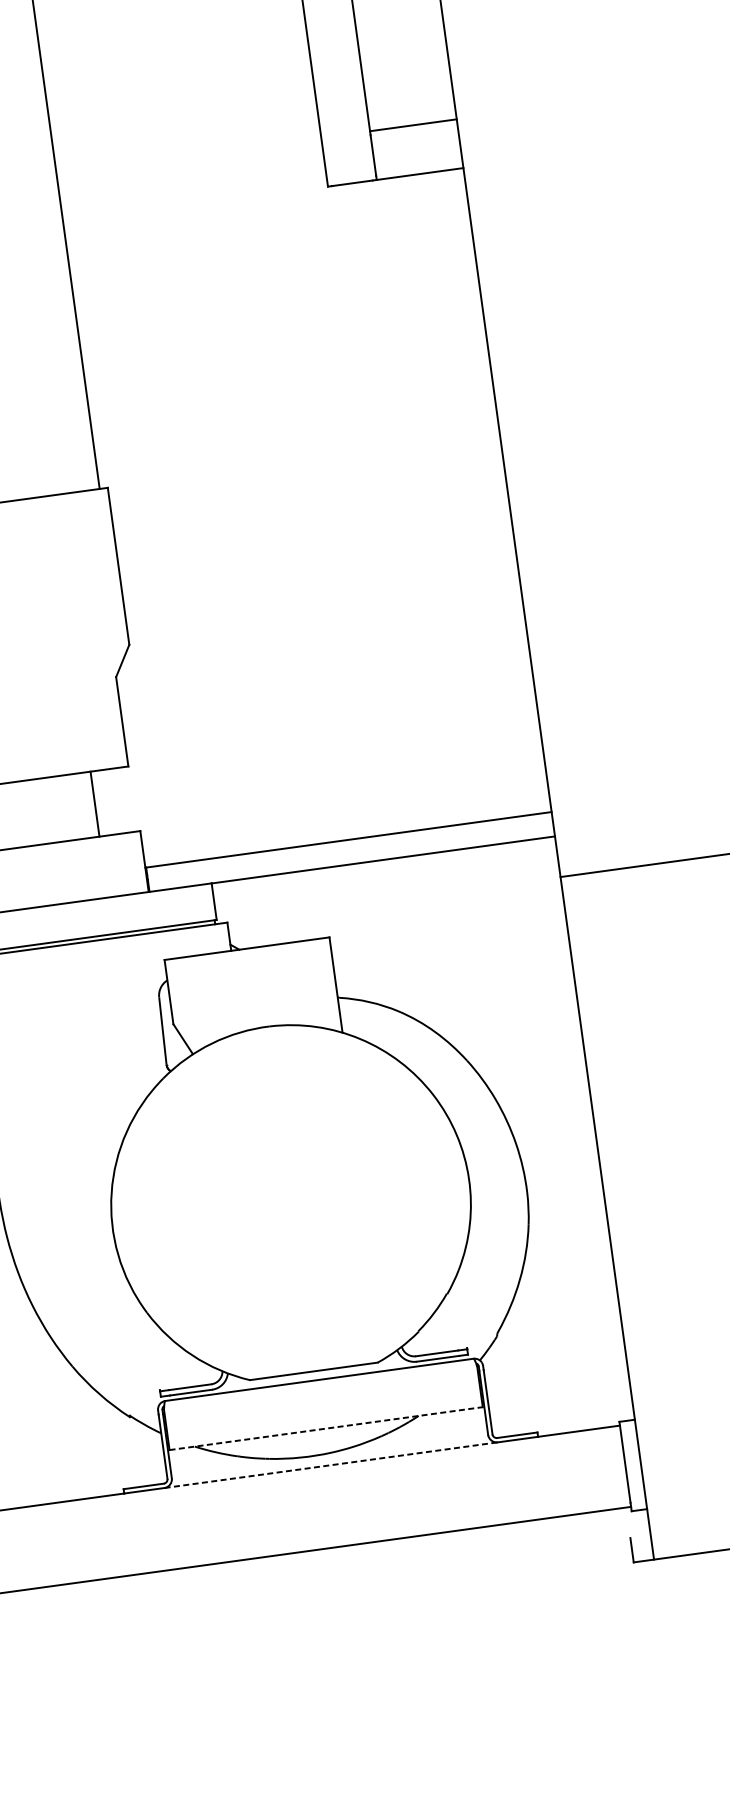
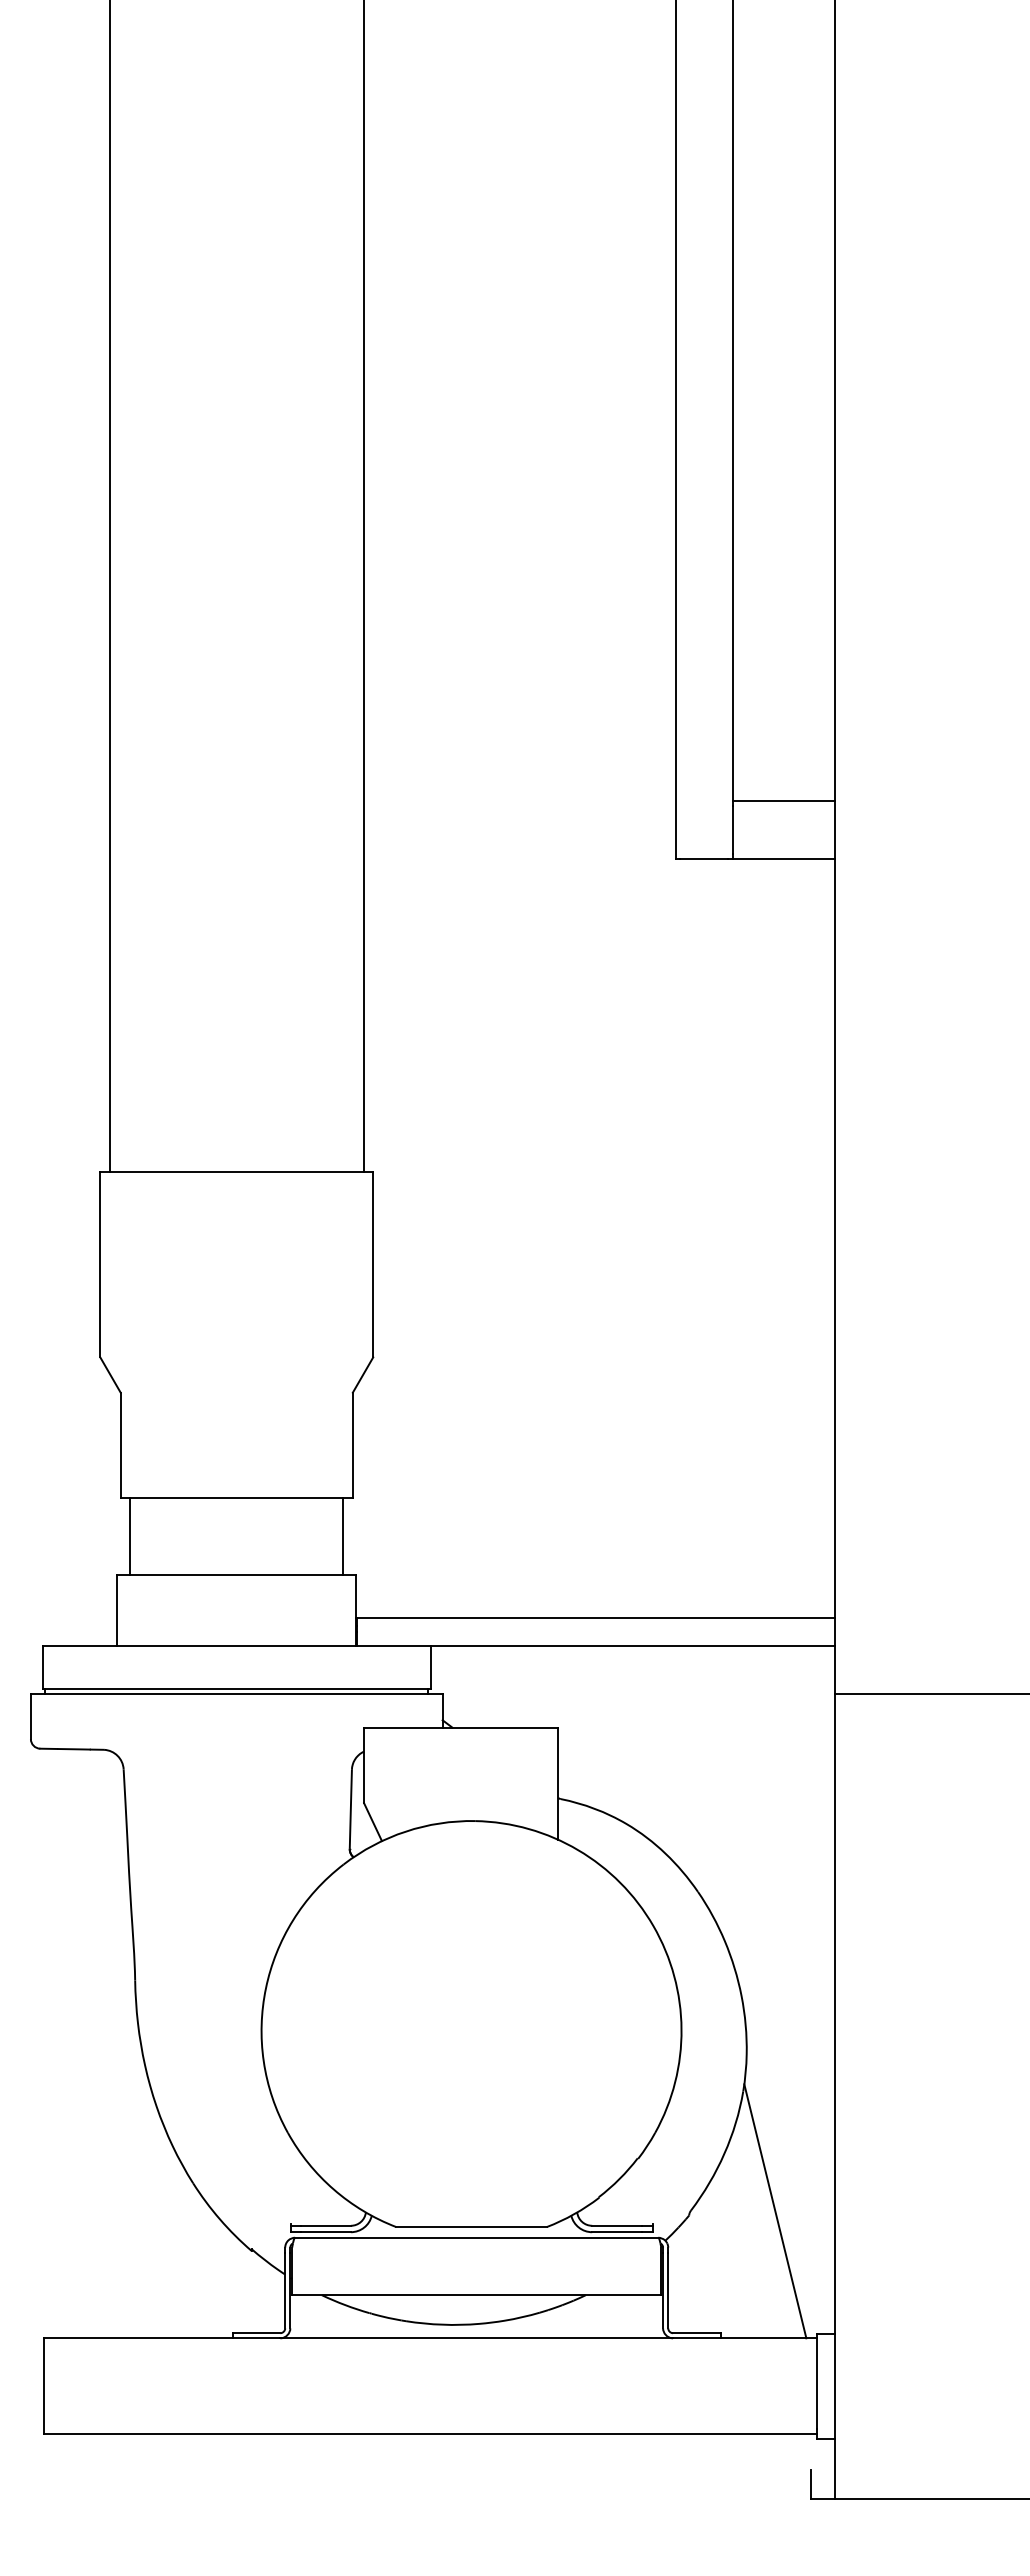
line: (95, 803) -> (343, 1535), moved
line: (569, 1322) -> (775, 2211), added
line: (326, 1428) -> (476, 2295), dashed -> solid
line: (331, 1465) -> (477, 2338), dashed -> solid

